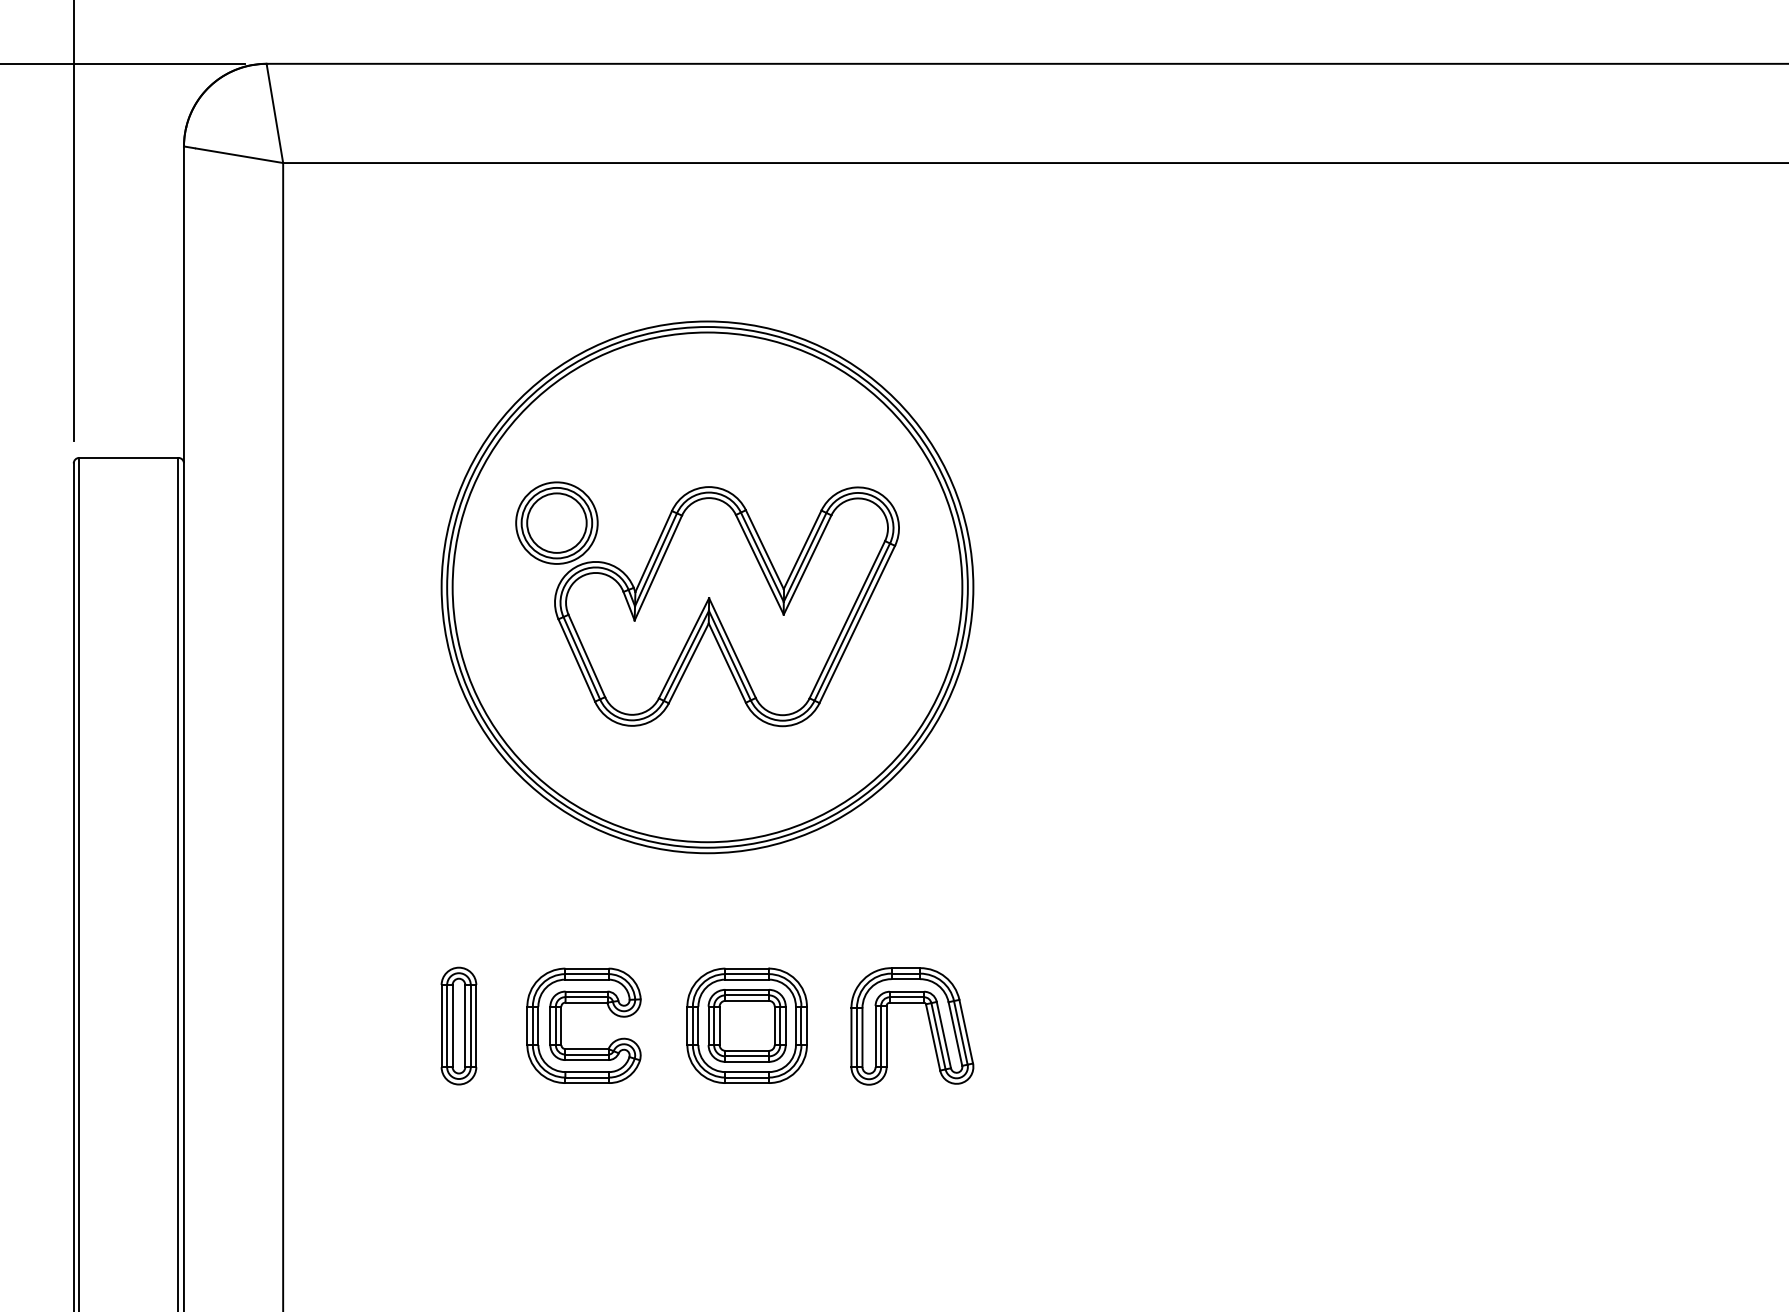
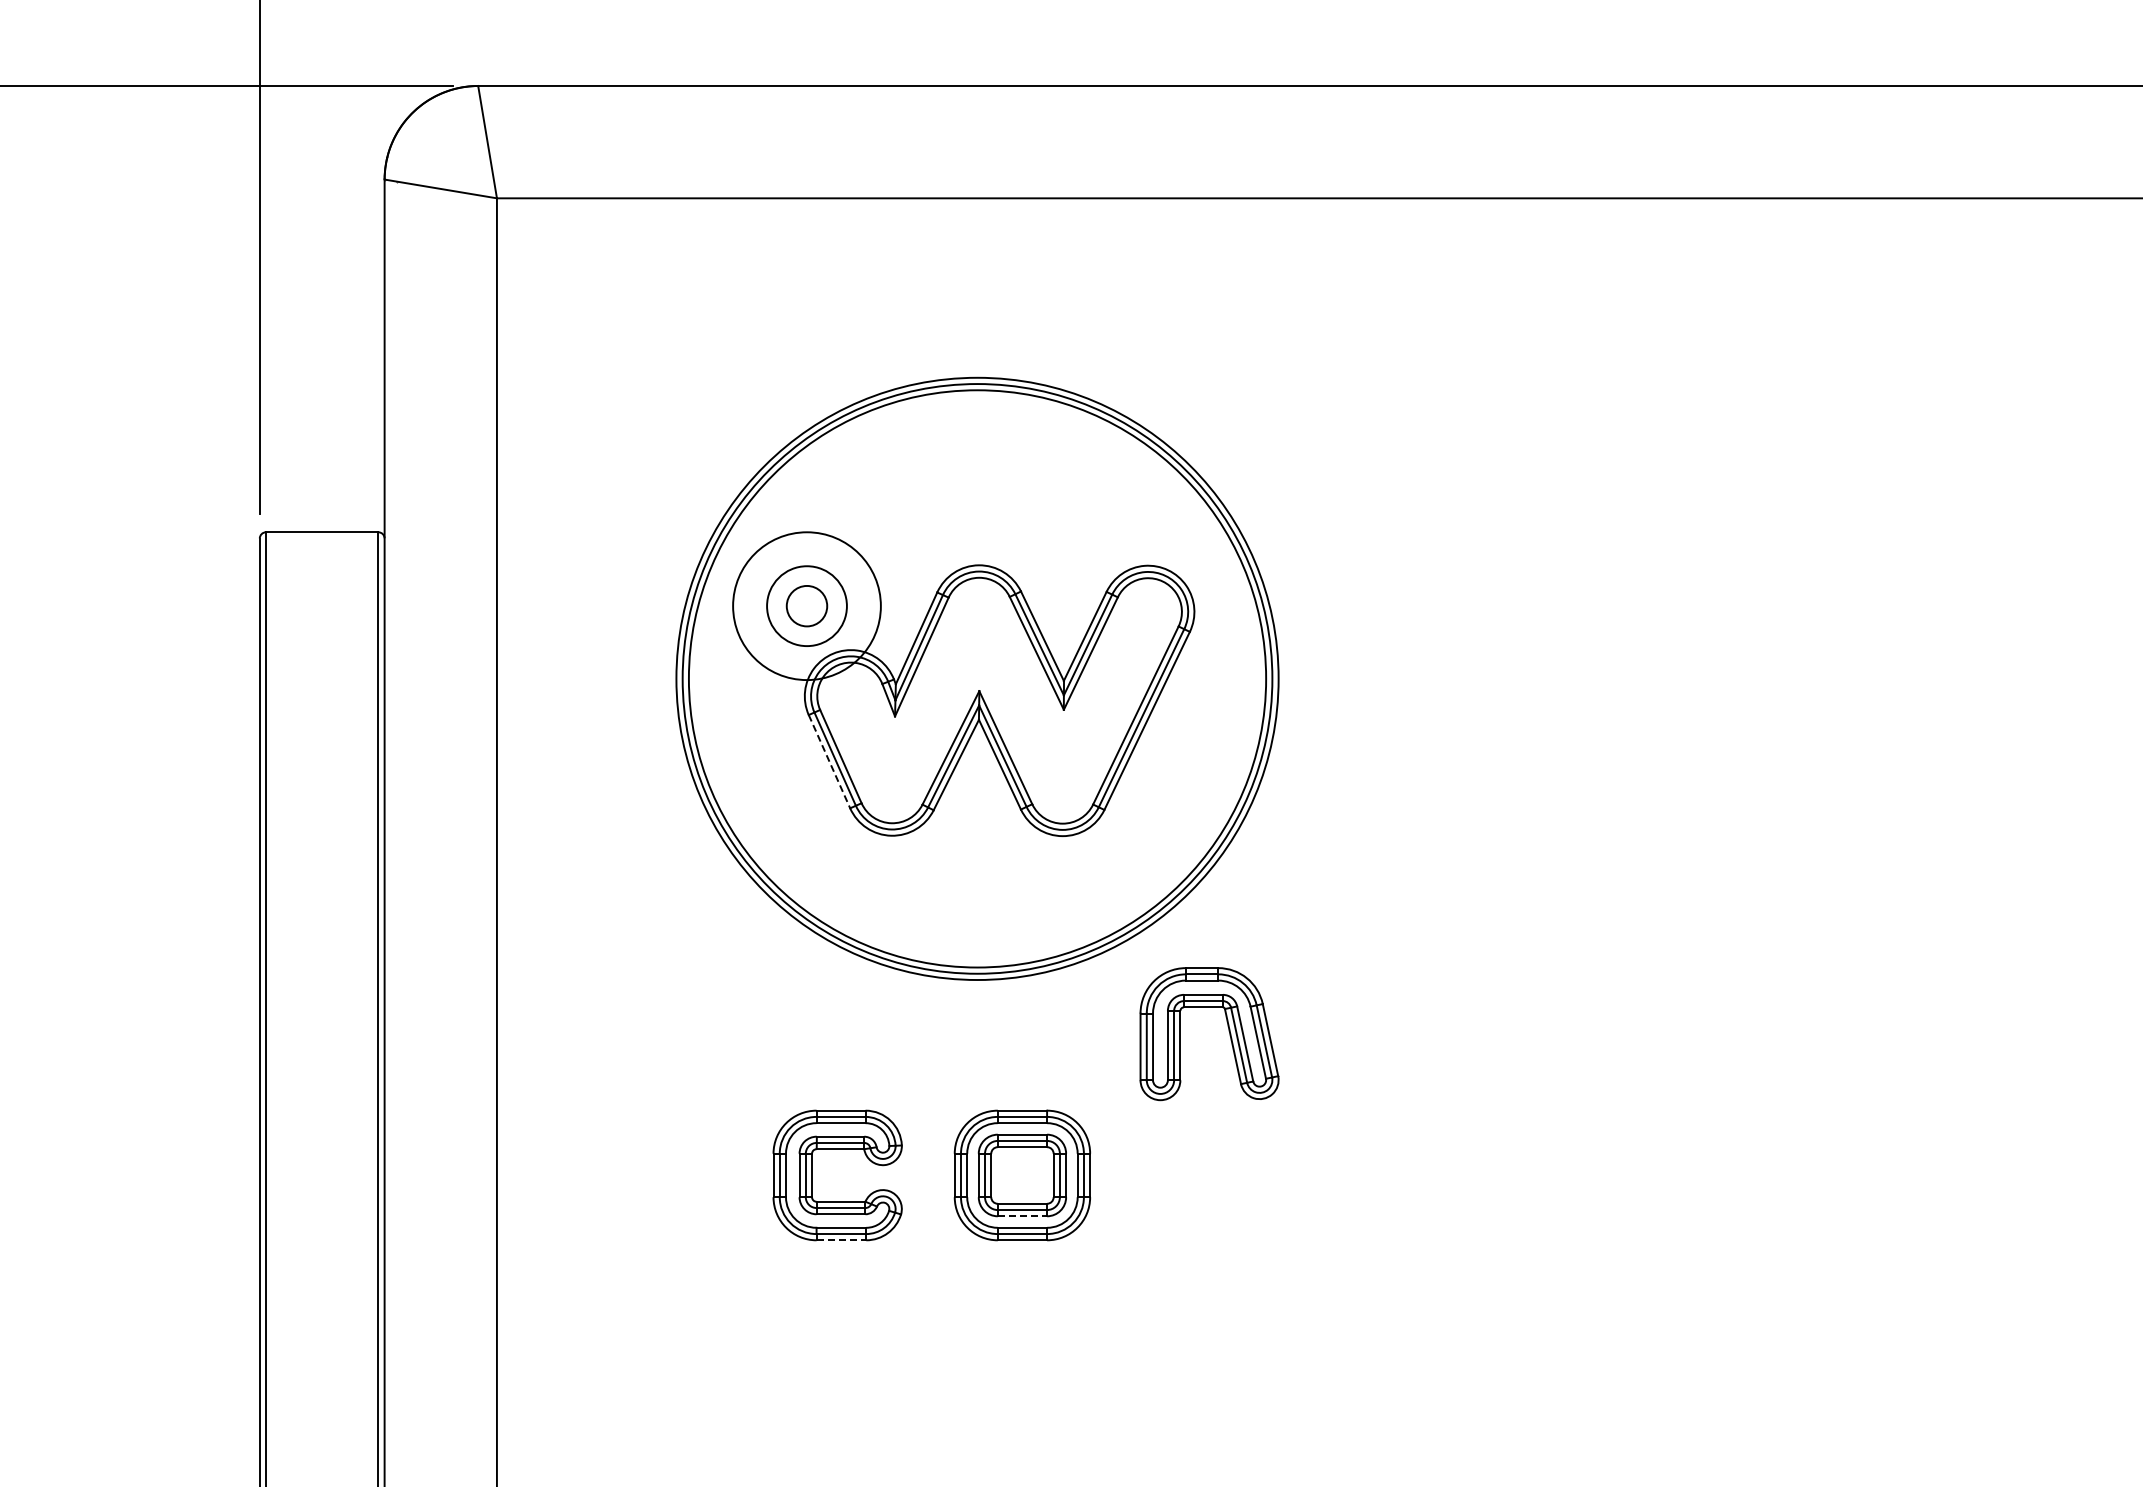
circle: (556, 522) -> (806, 605), size x0.6
circle: (556, 523) -> (806, 606), size x1.6
line: (576, 661) -> (829, 762), solid -> dashed
part: (929, 1024) -> (1228, 1031), moved
part: (458, 1025) -> (695, 1175), removed
line: (747, 1062) -> (1022, 1216), solid -> dashed
line: (587, 1083) -> (841, 1240), solid -> dashed

